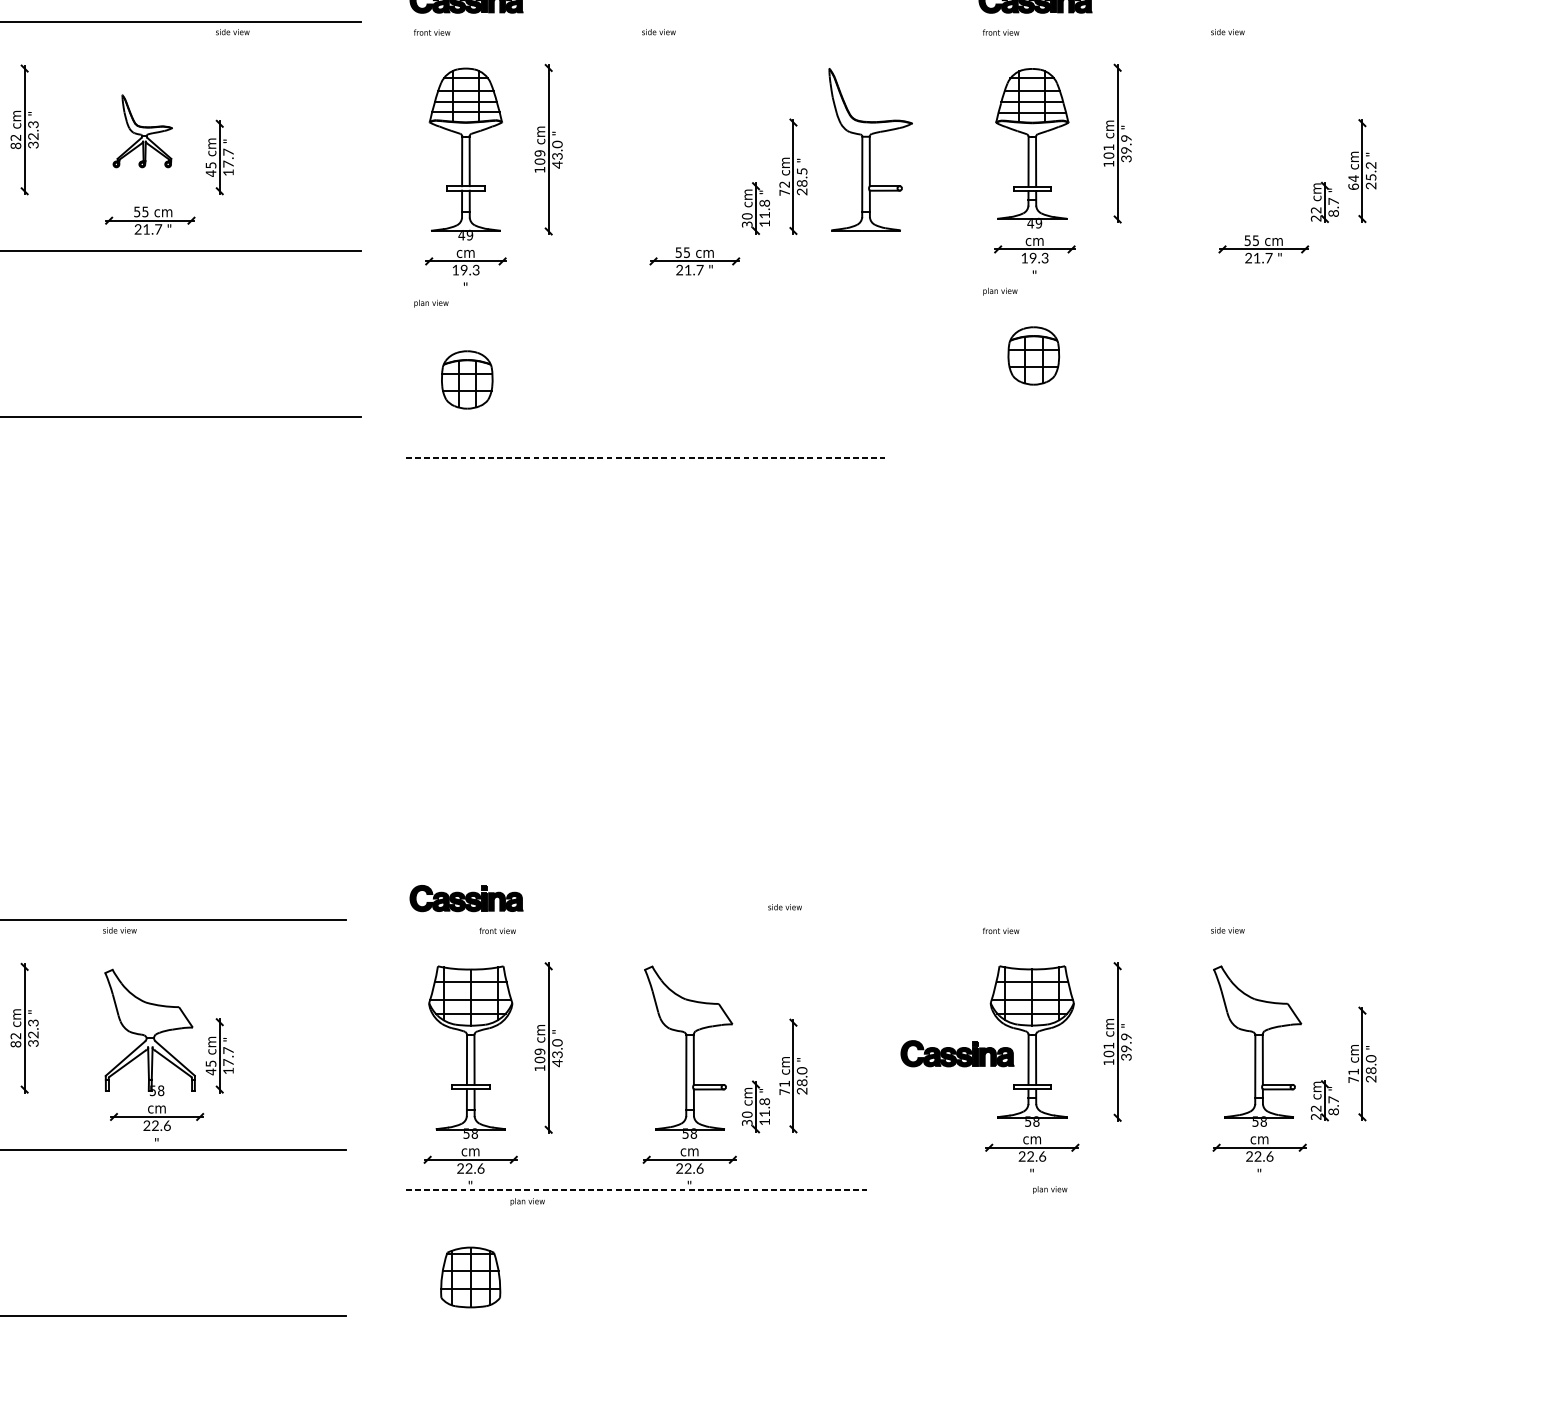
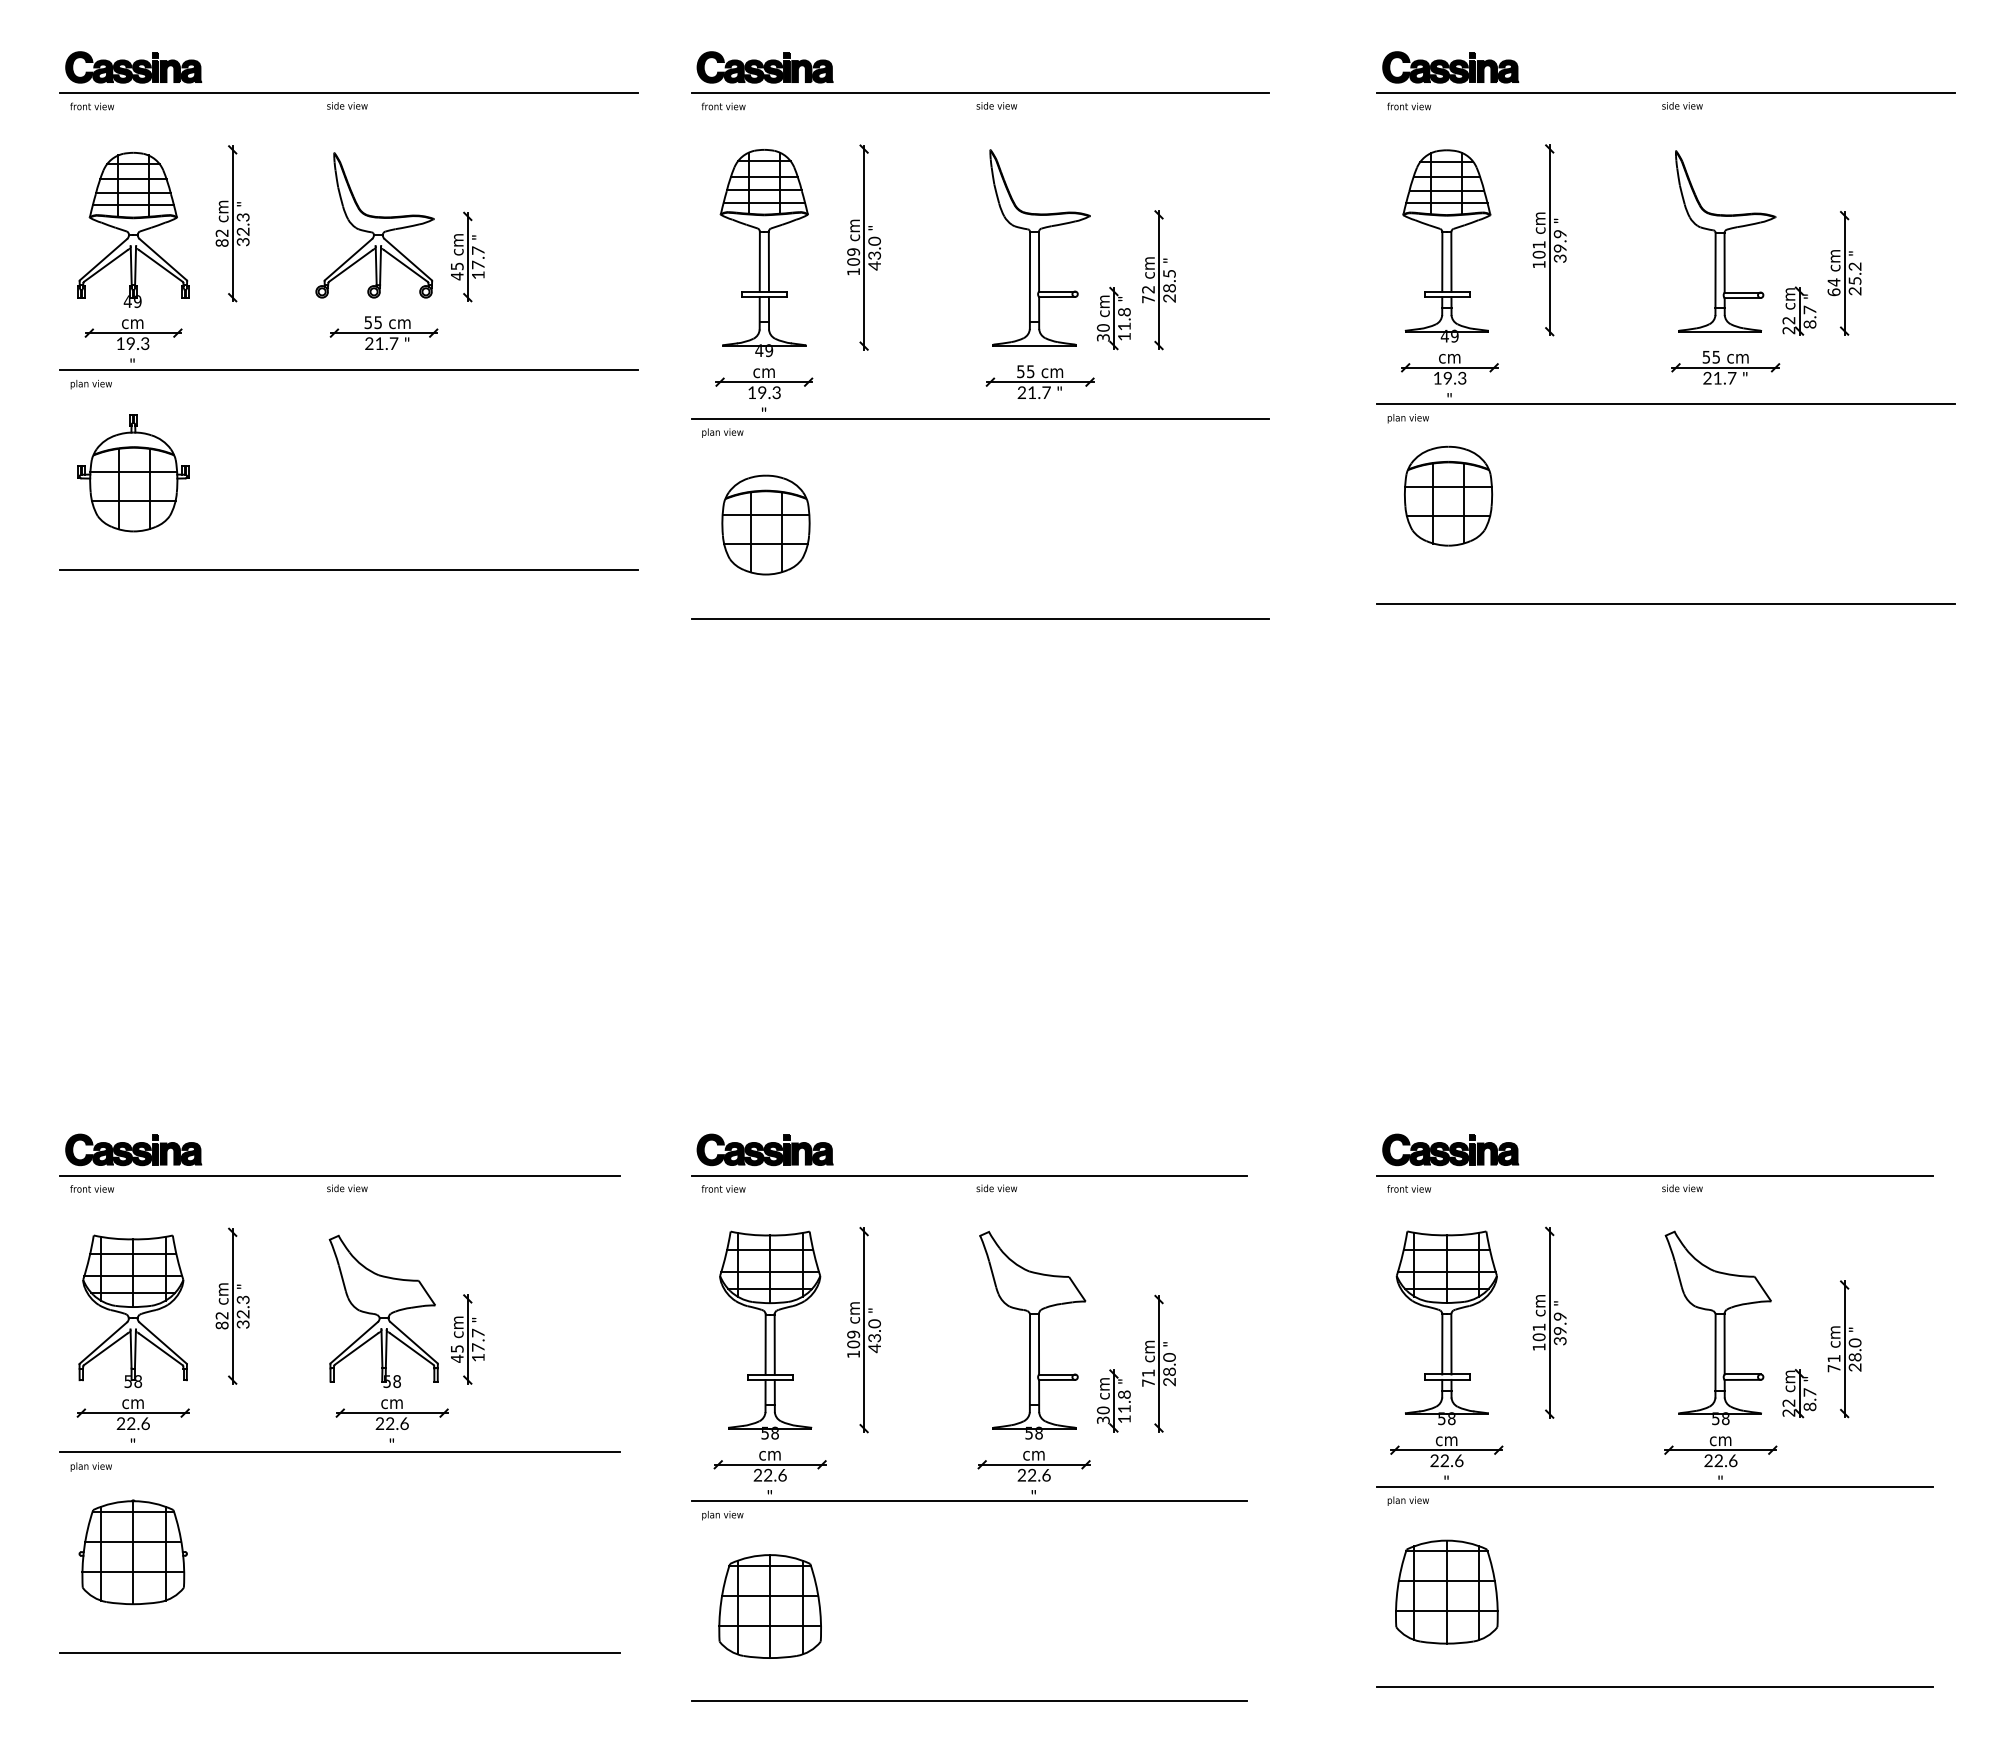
line: (644, 21) -> (979, 93), added
line: (1213, 21) -> (1665, 93), added
text: (232, 31) -> (347, 105), moved
part: (142, 131) -> (374, 225), size x1.67
part: (1263, 144) -> (1725, 241), added
part: (870, 149) -> (1039, 247), moved
line: (1213, 279) -> (1665, 404), added
line: (644, 291) -> (979, 418), added
part: (1033, 355) -> (1448, 495), size x1.43
part: (466, 379) -> (765, 524), size x1.43
line: (1213, 445) -> (1665, 604), added
line: (645, 457) -> (980, 618), dashed -> solid
text: (784, 907) -> (996, 1188), moved
line: (636, 919) -> (969, 1175), added
line: (1204, 919) -> (1654, 1175), added
text: (497, 930) -> (723, 1188), moved
part: (957, 1053) -> (1450, 1149), moved
line: (1204, 1177) -> (1654, 1486), added
line: (636, 1189) -> (969, 1500), dashed -> solid
text: (1049, 1189) -> (1407, 1500), moved
text: (527, 1201) -> (722, 1515), moved
part: (1032, 1265) -> (1446, 1591), added
part: (470, 1277) -> (769, 1606), size x1.43
line: (1204, 1343) -> (1654, 1686), added
line: (636, 1356) -> (969, 1701), added

